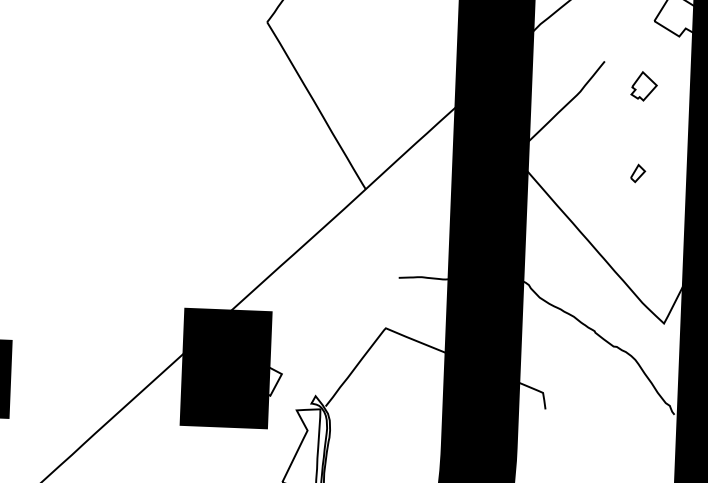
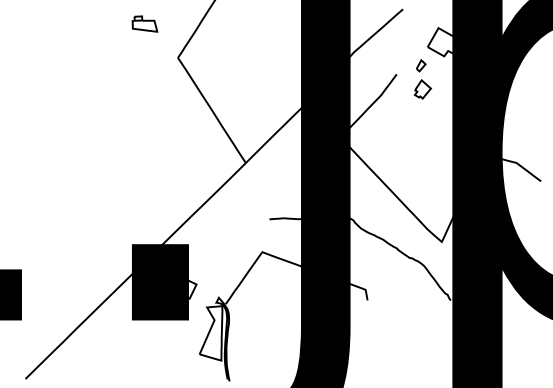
part: (638, 173) -> (421, 65), moved

